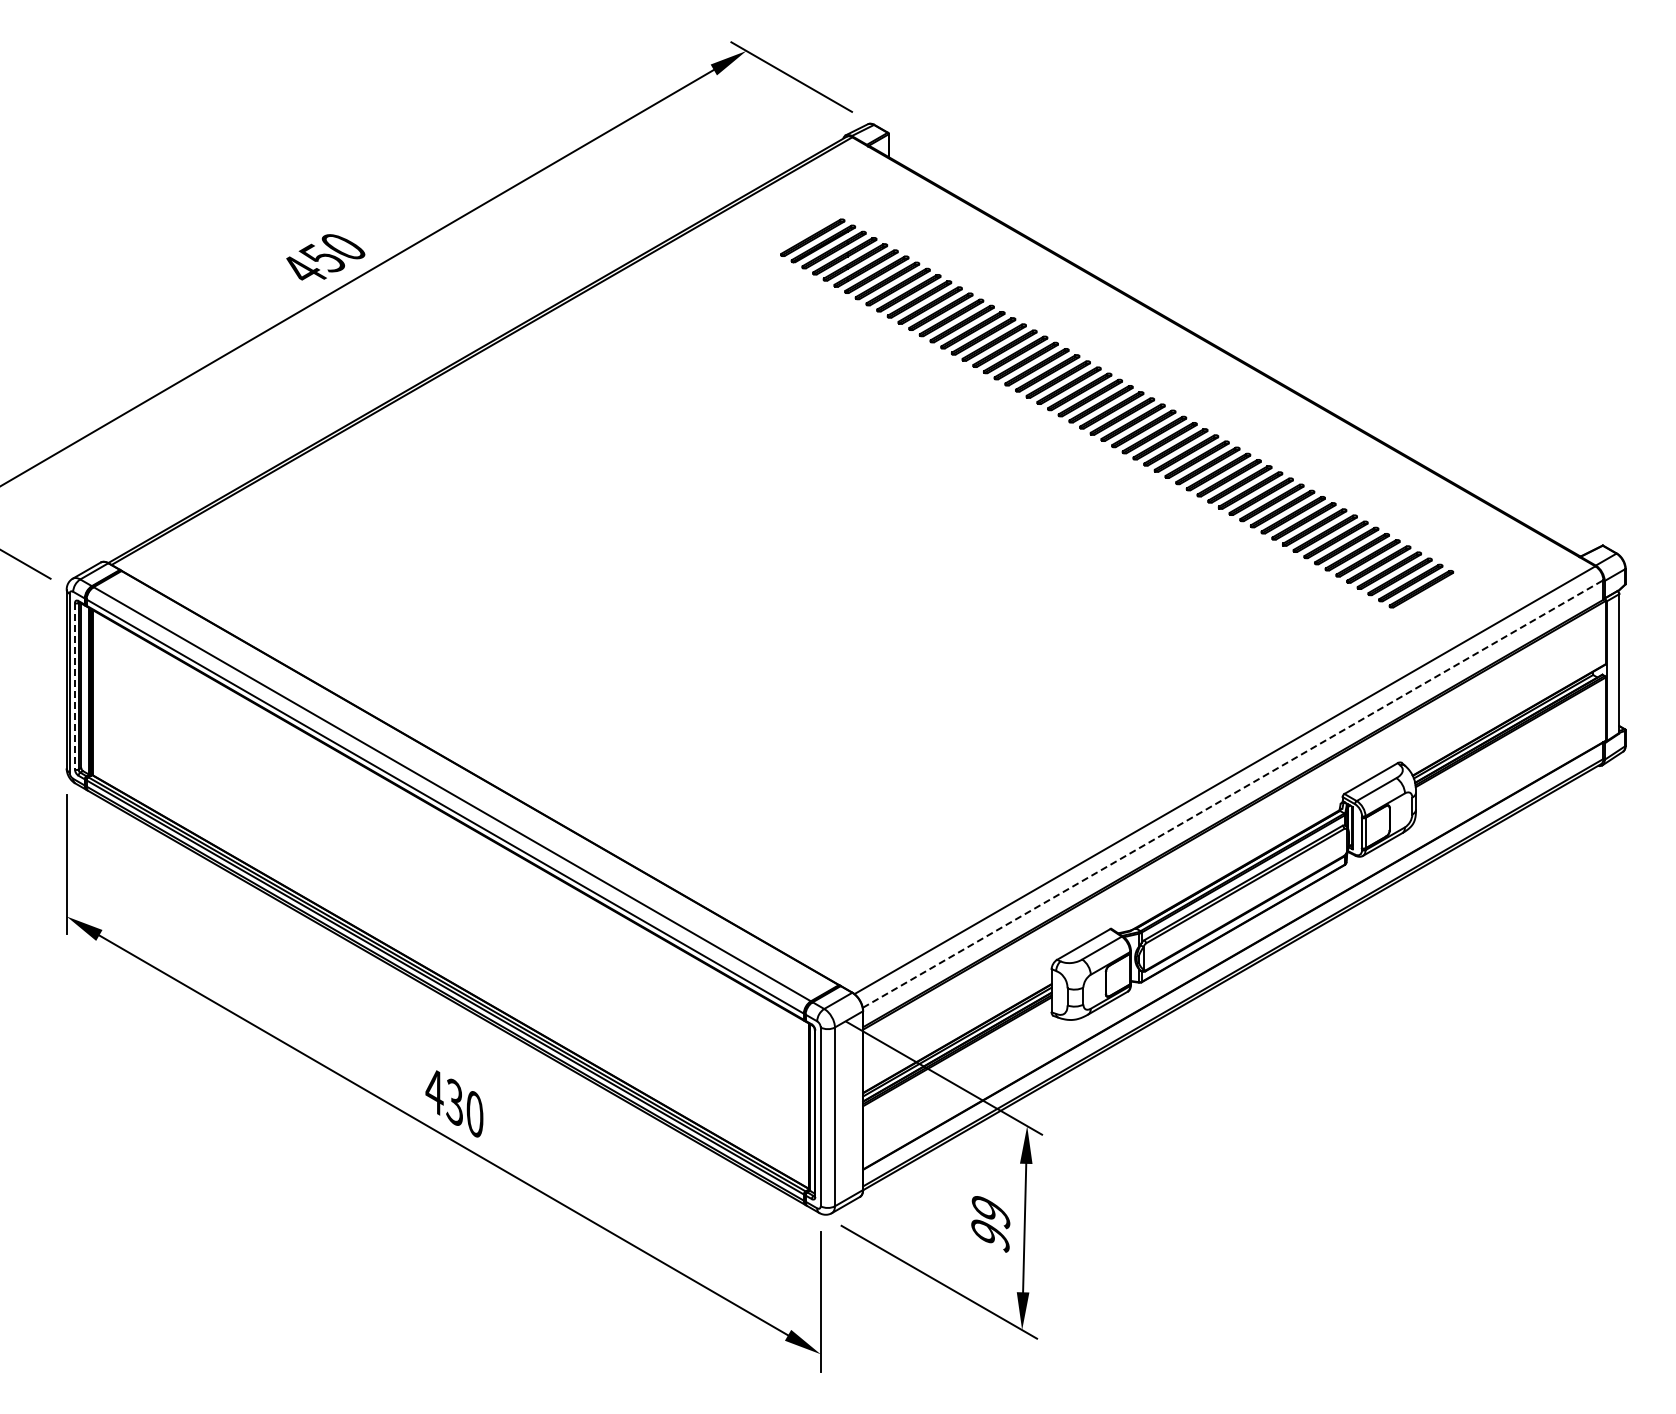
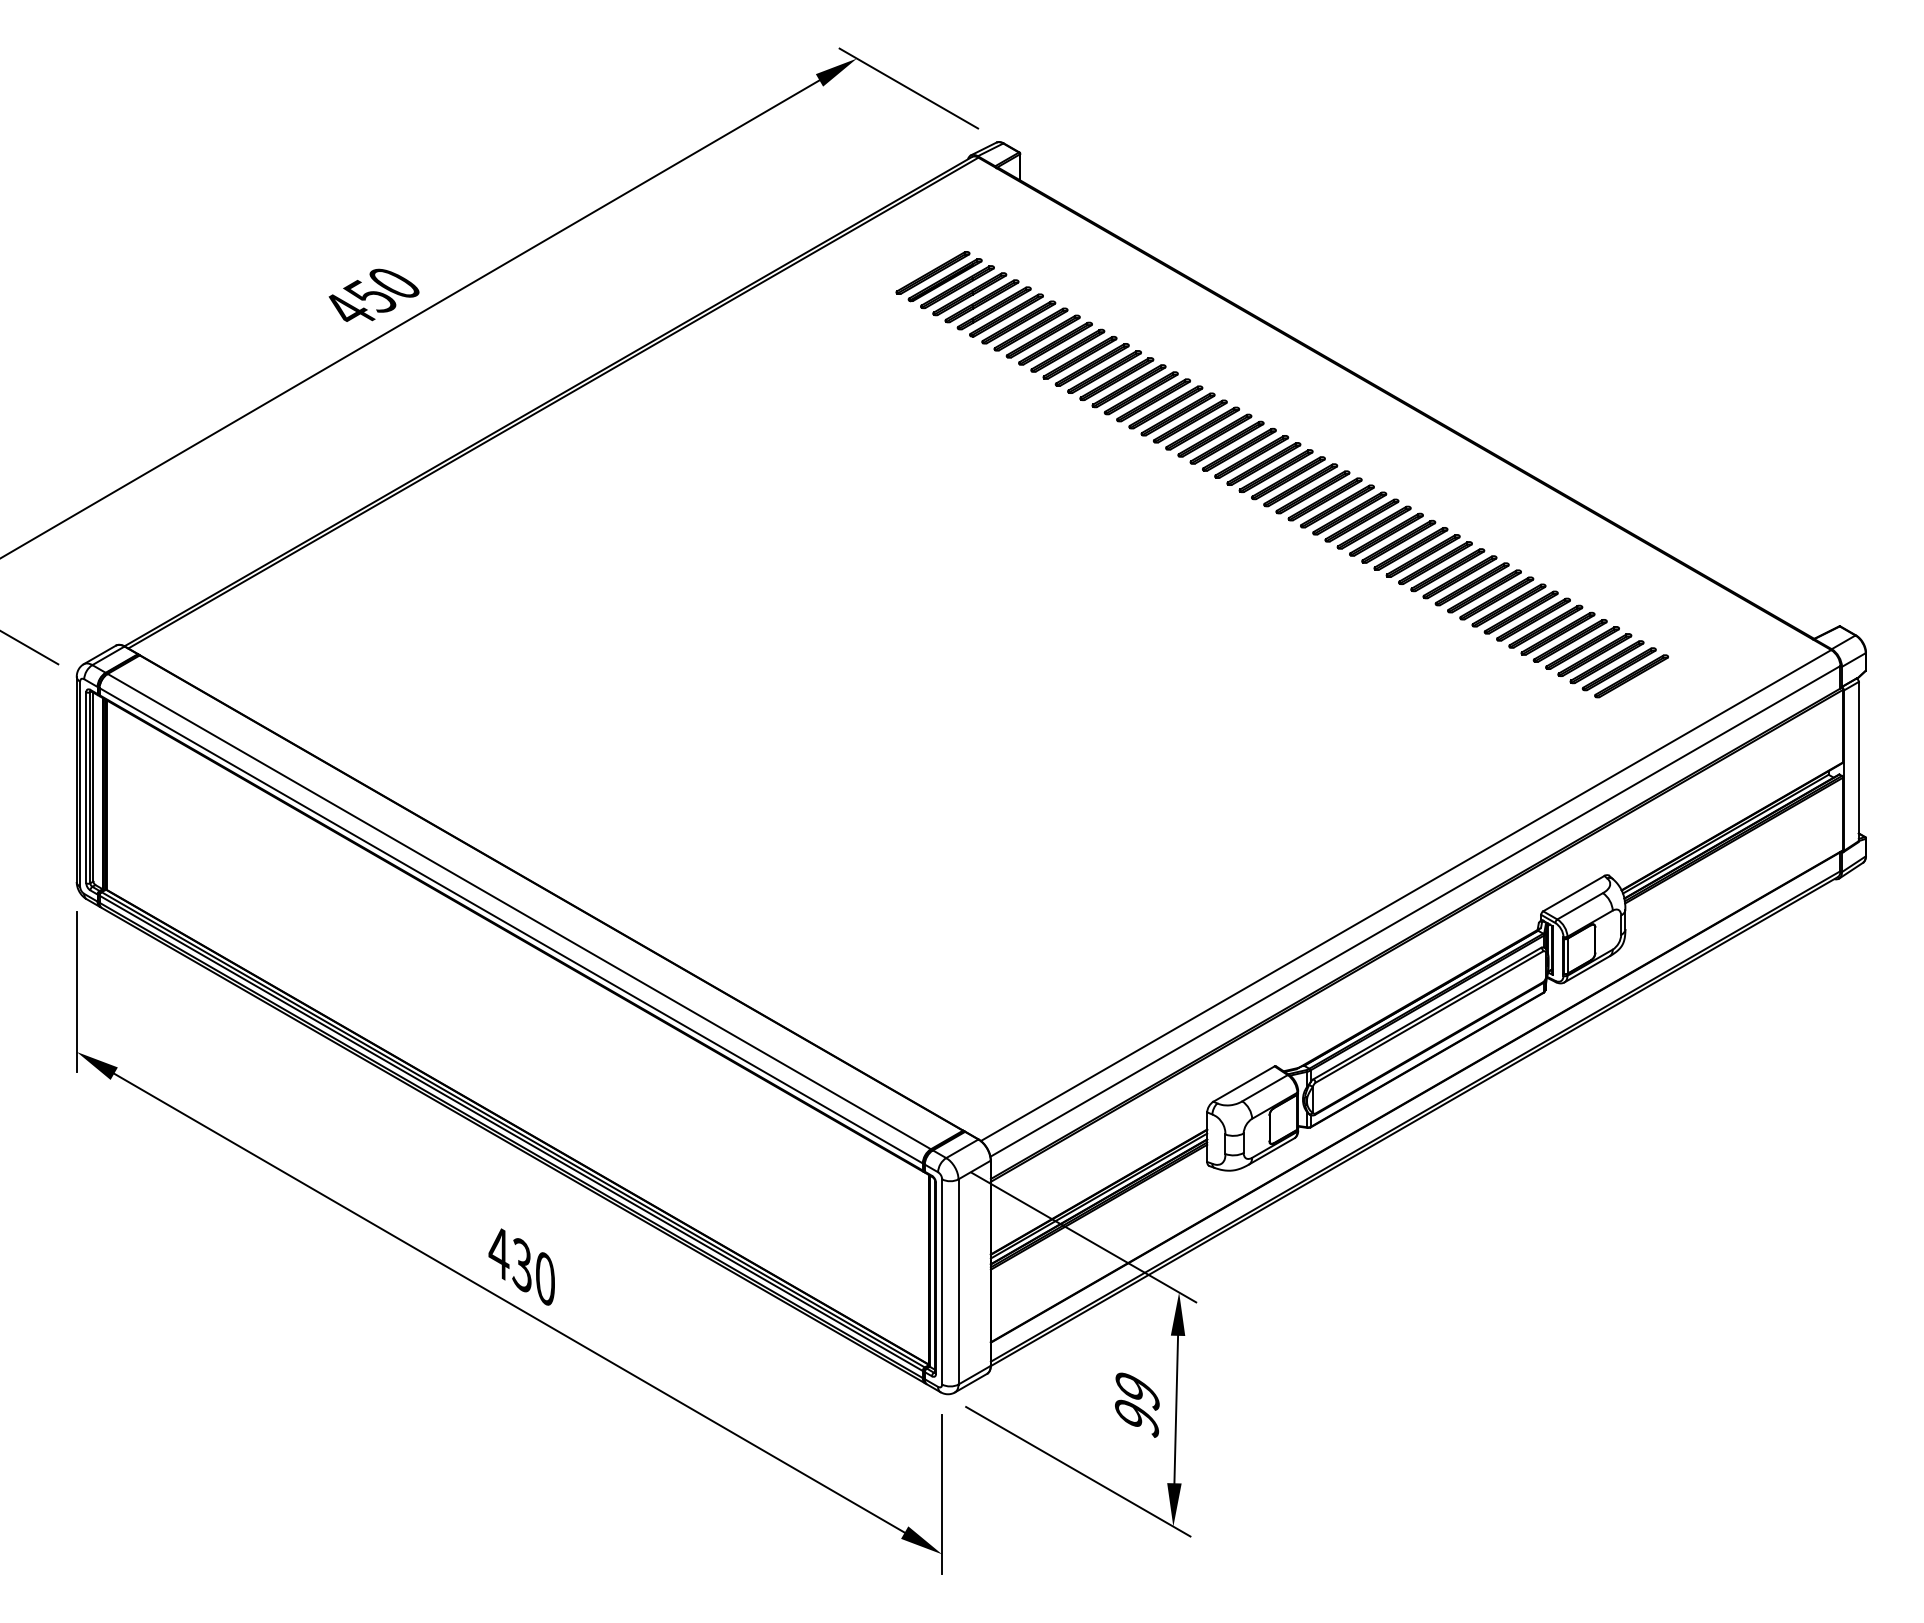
line: (74, 686) -> (85, 787), dashed -> solid
line: (1233, 794) -> (1415, 911), dashed -> solid

